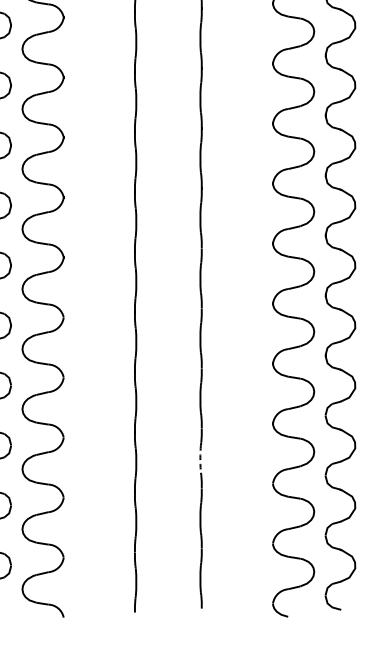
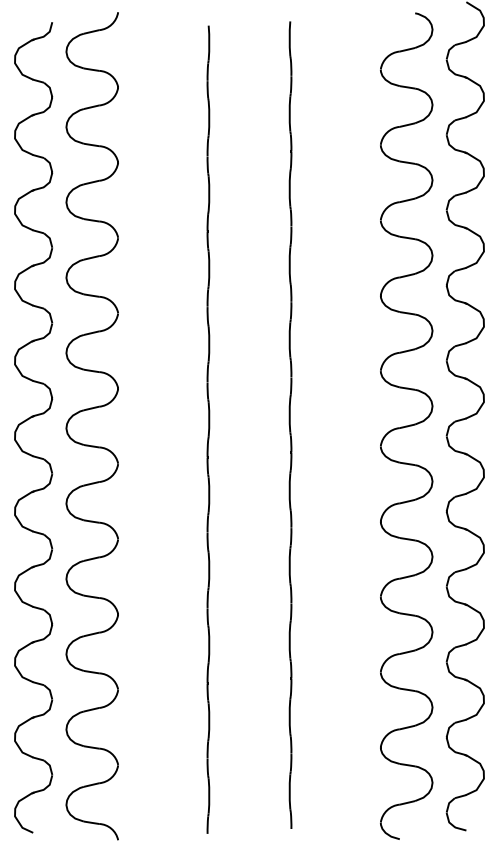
arc: (200, 459) -> (289, 641), dashed -> solid

